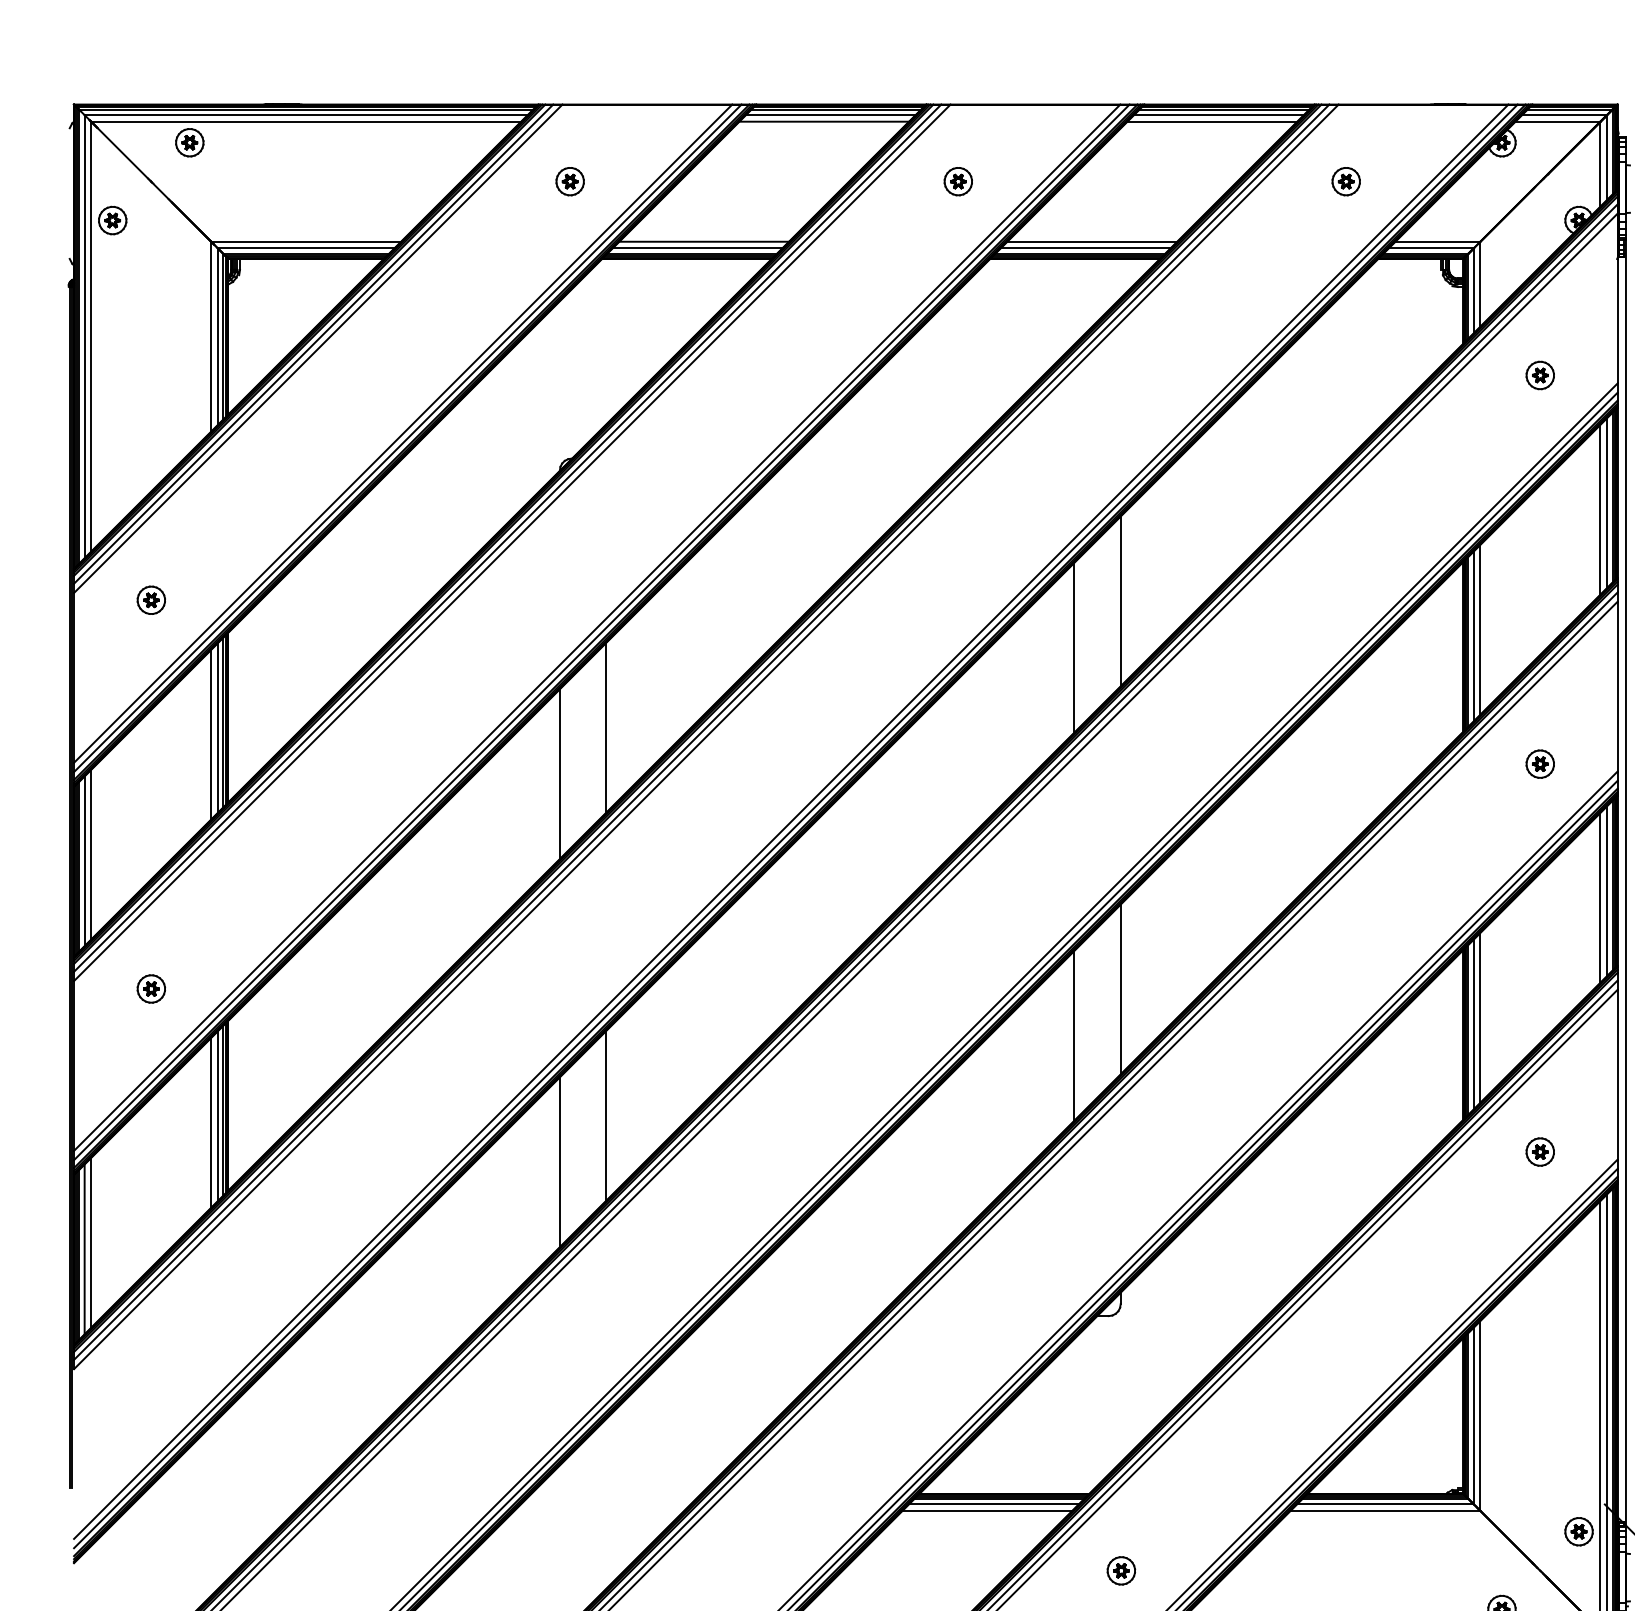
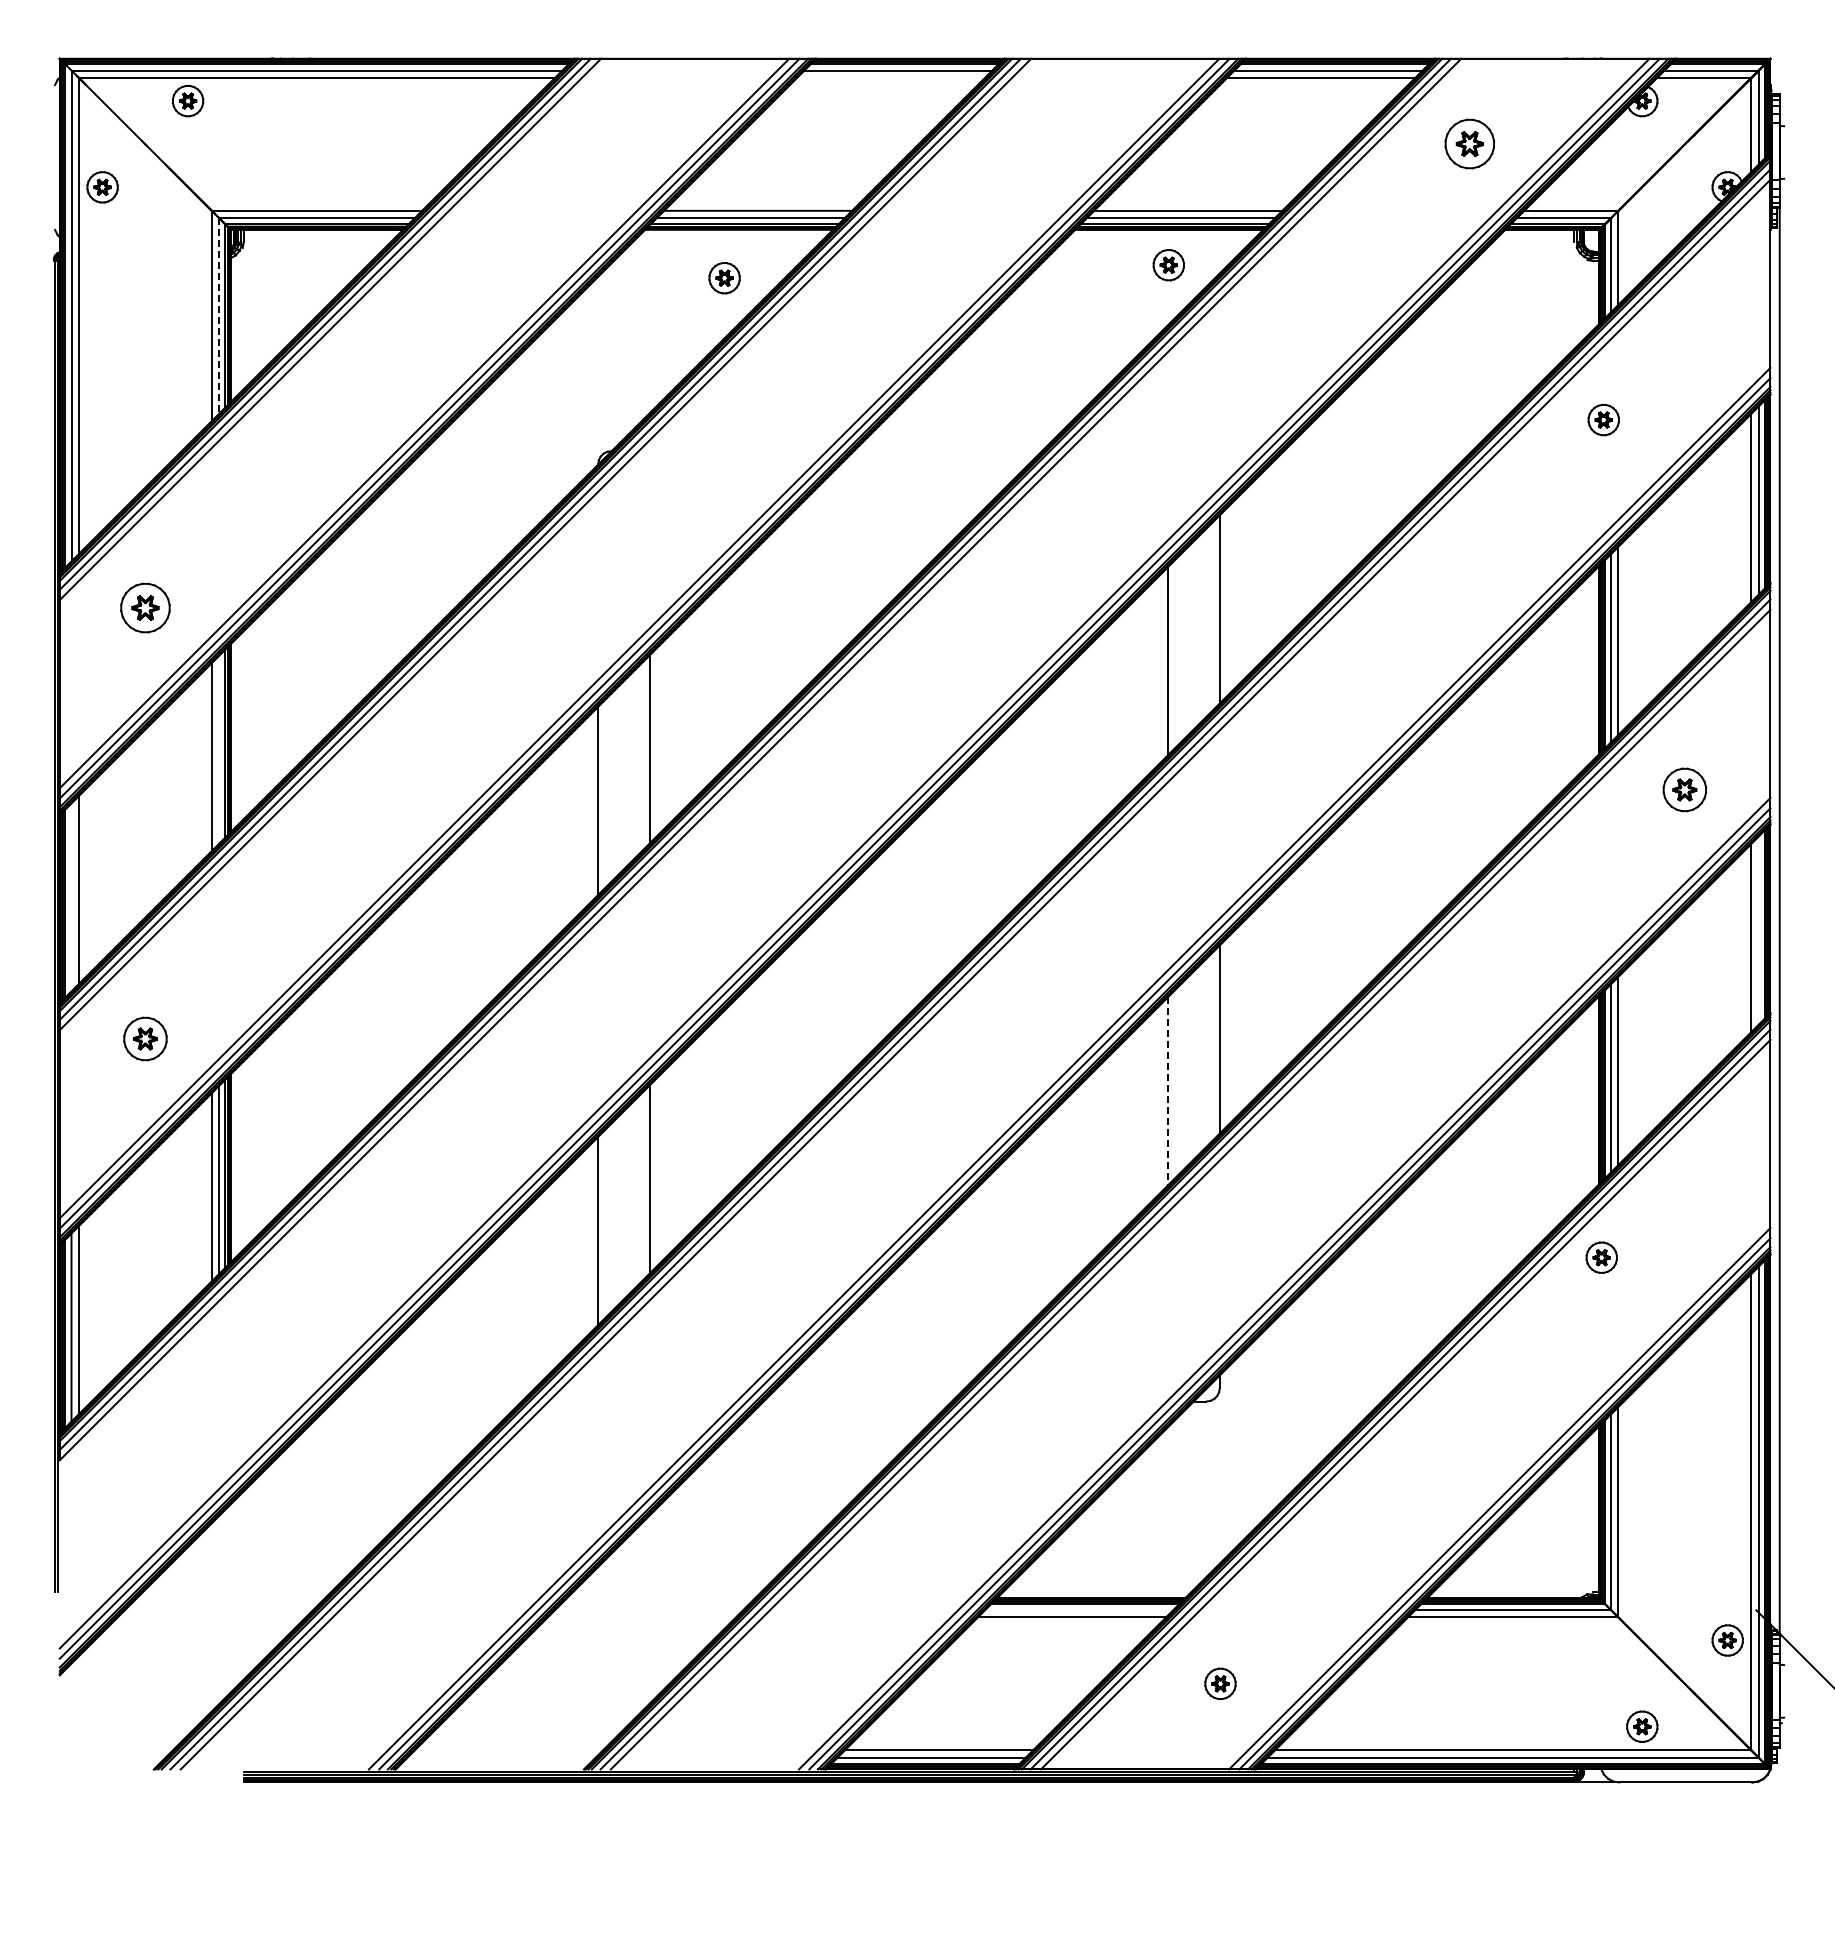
line: (824, 121) -> (891, 77), removed
part: (570, 181) -> (724, 278), moved
part: (958, 181) -> (1168, 265), moved
part: (1346, 181) -> (1469, 144), size x1.6
line: (218, 337) -> (219, 316), solid -> dashed
part: (1540, 374) -> (1603, 419), moved
part: (151, 600) -> (145, 608), size x1.6
line: (218, 727) -> (219, 749), removed
part: (1540, 763) -> (1684, 789), size x1.4
line: (84, 861) -> (71, 897), removed
line: (1606, 891) -> (1758, 930), removed
part: (151, 988) -> (145, 1038), size x1.4
line: (1074, 1036) -> (1168, 1091), solid -> dashed
part: (1540, 1151) -> (1601, 1257), moved
line: (994, 1504) -> (1079, 1610), removed

